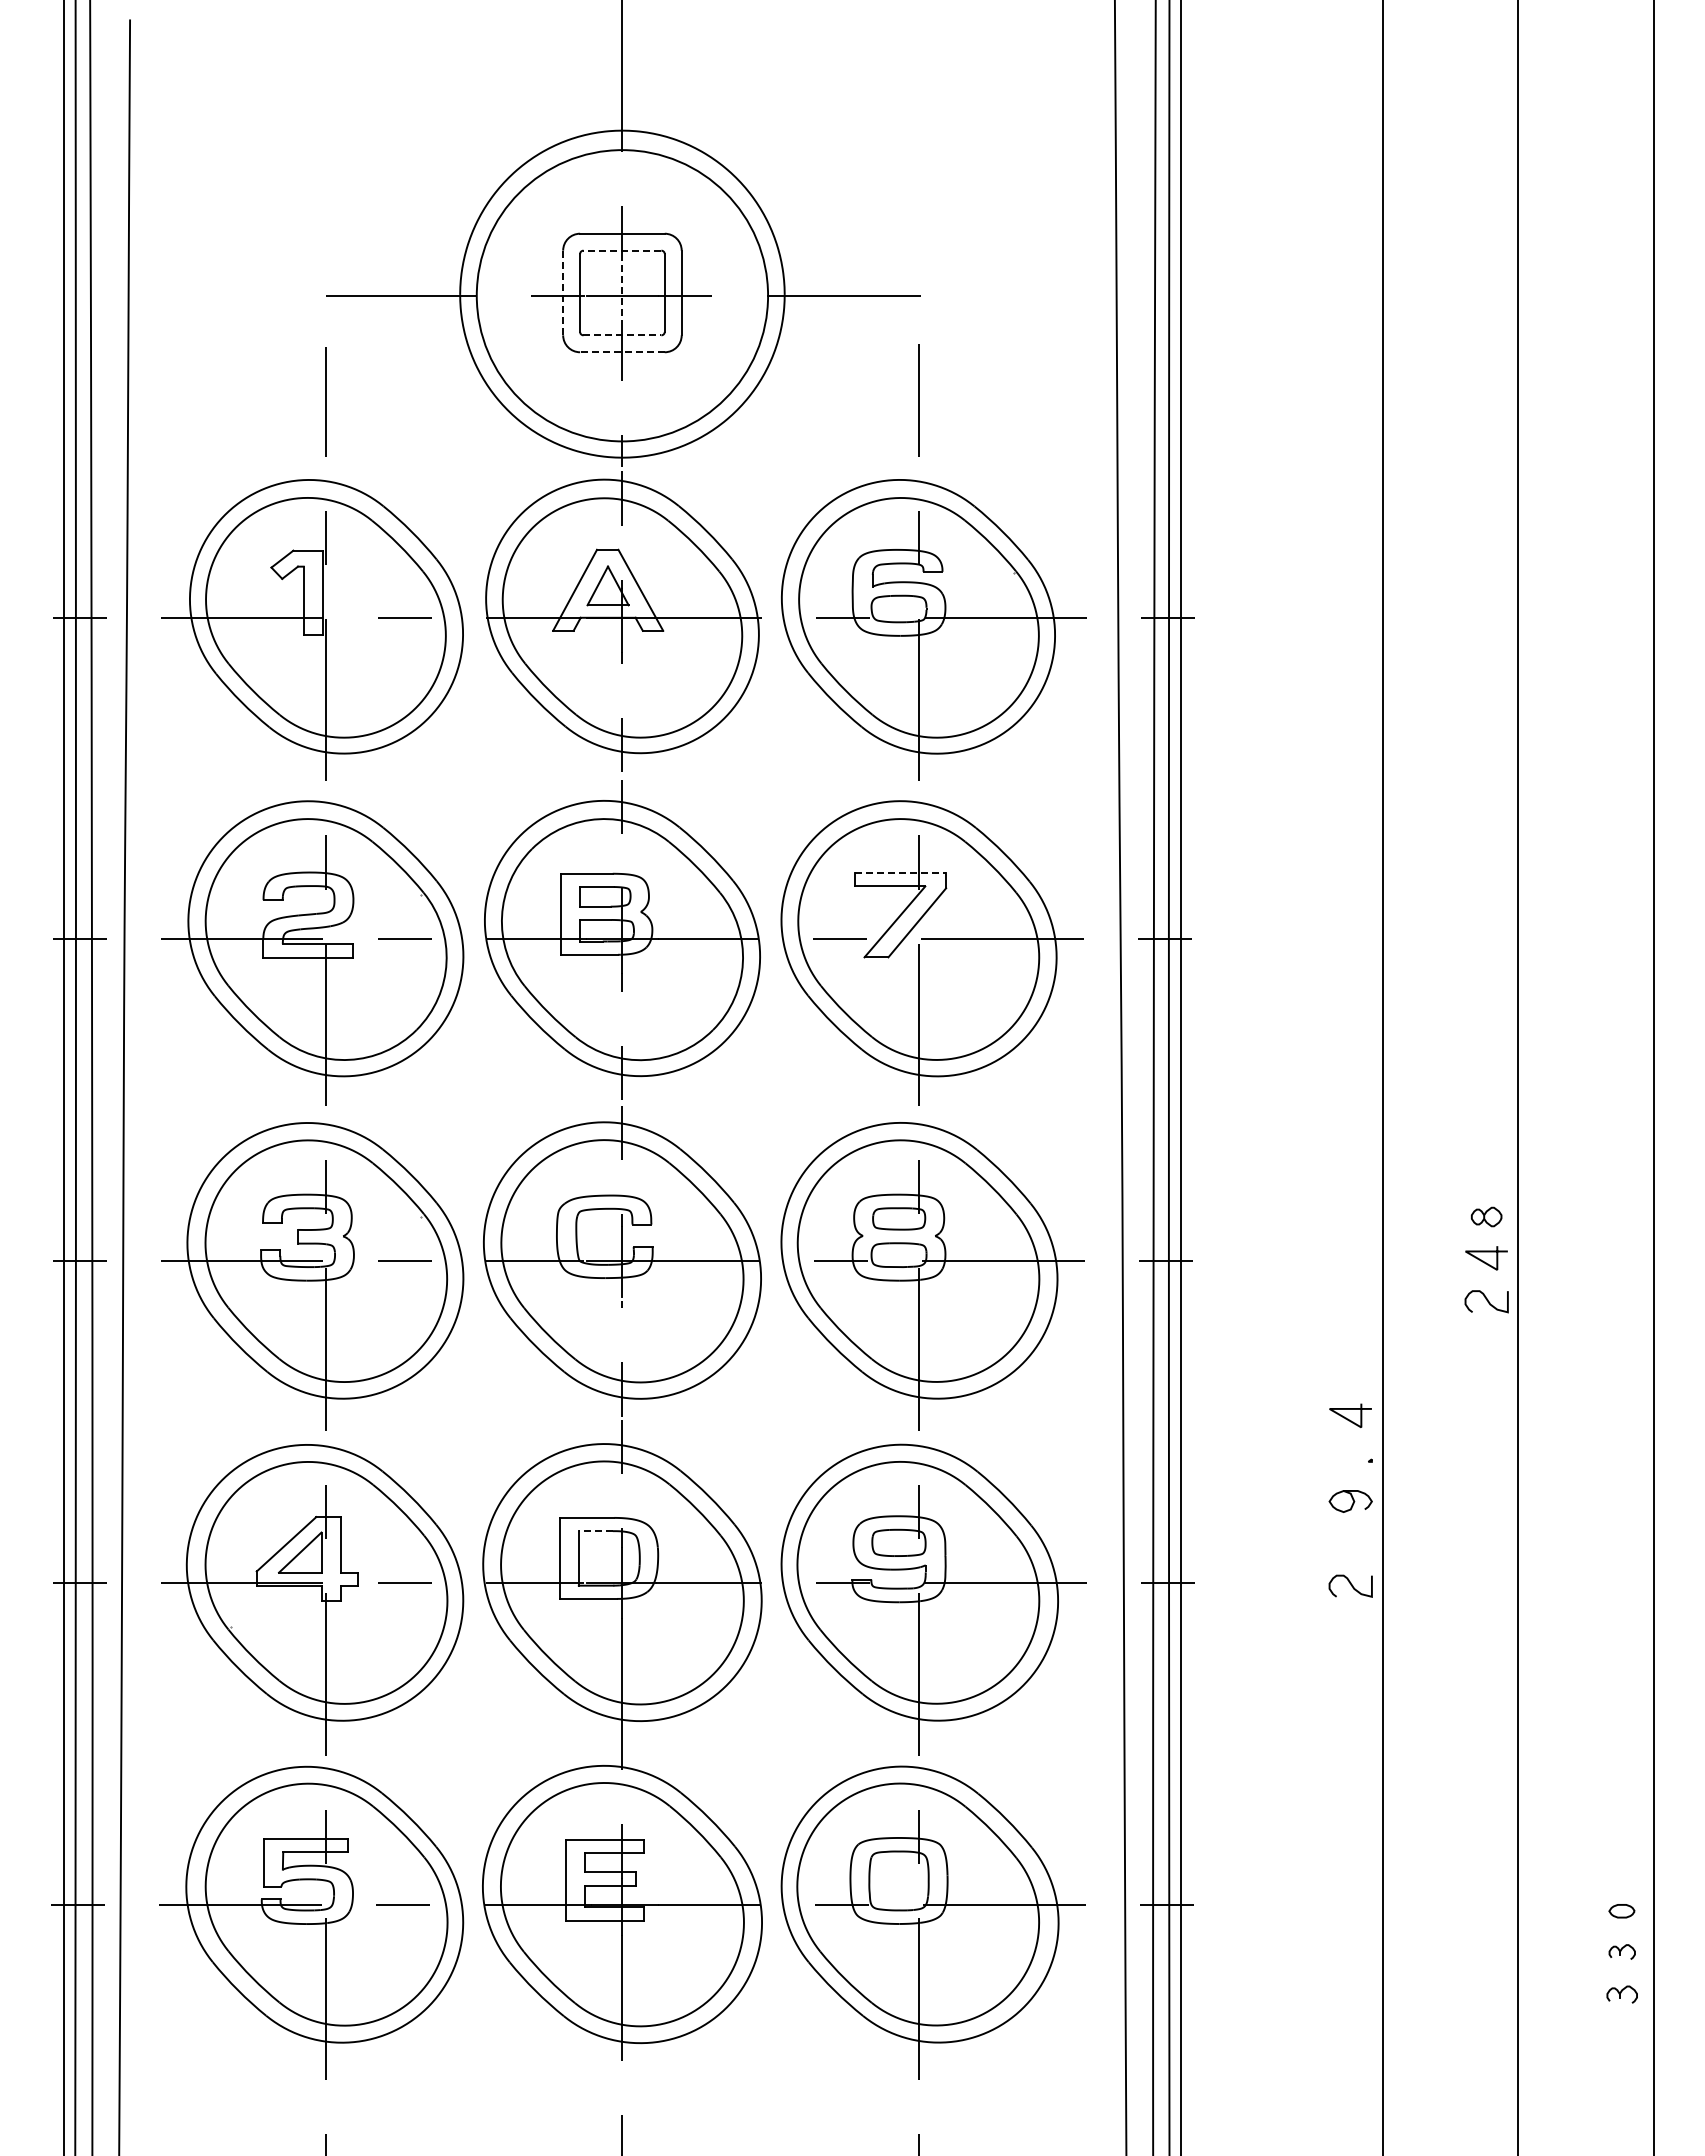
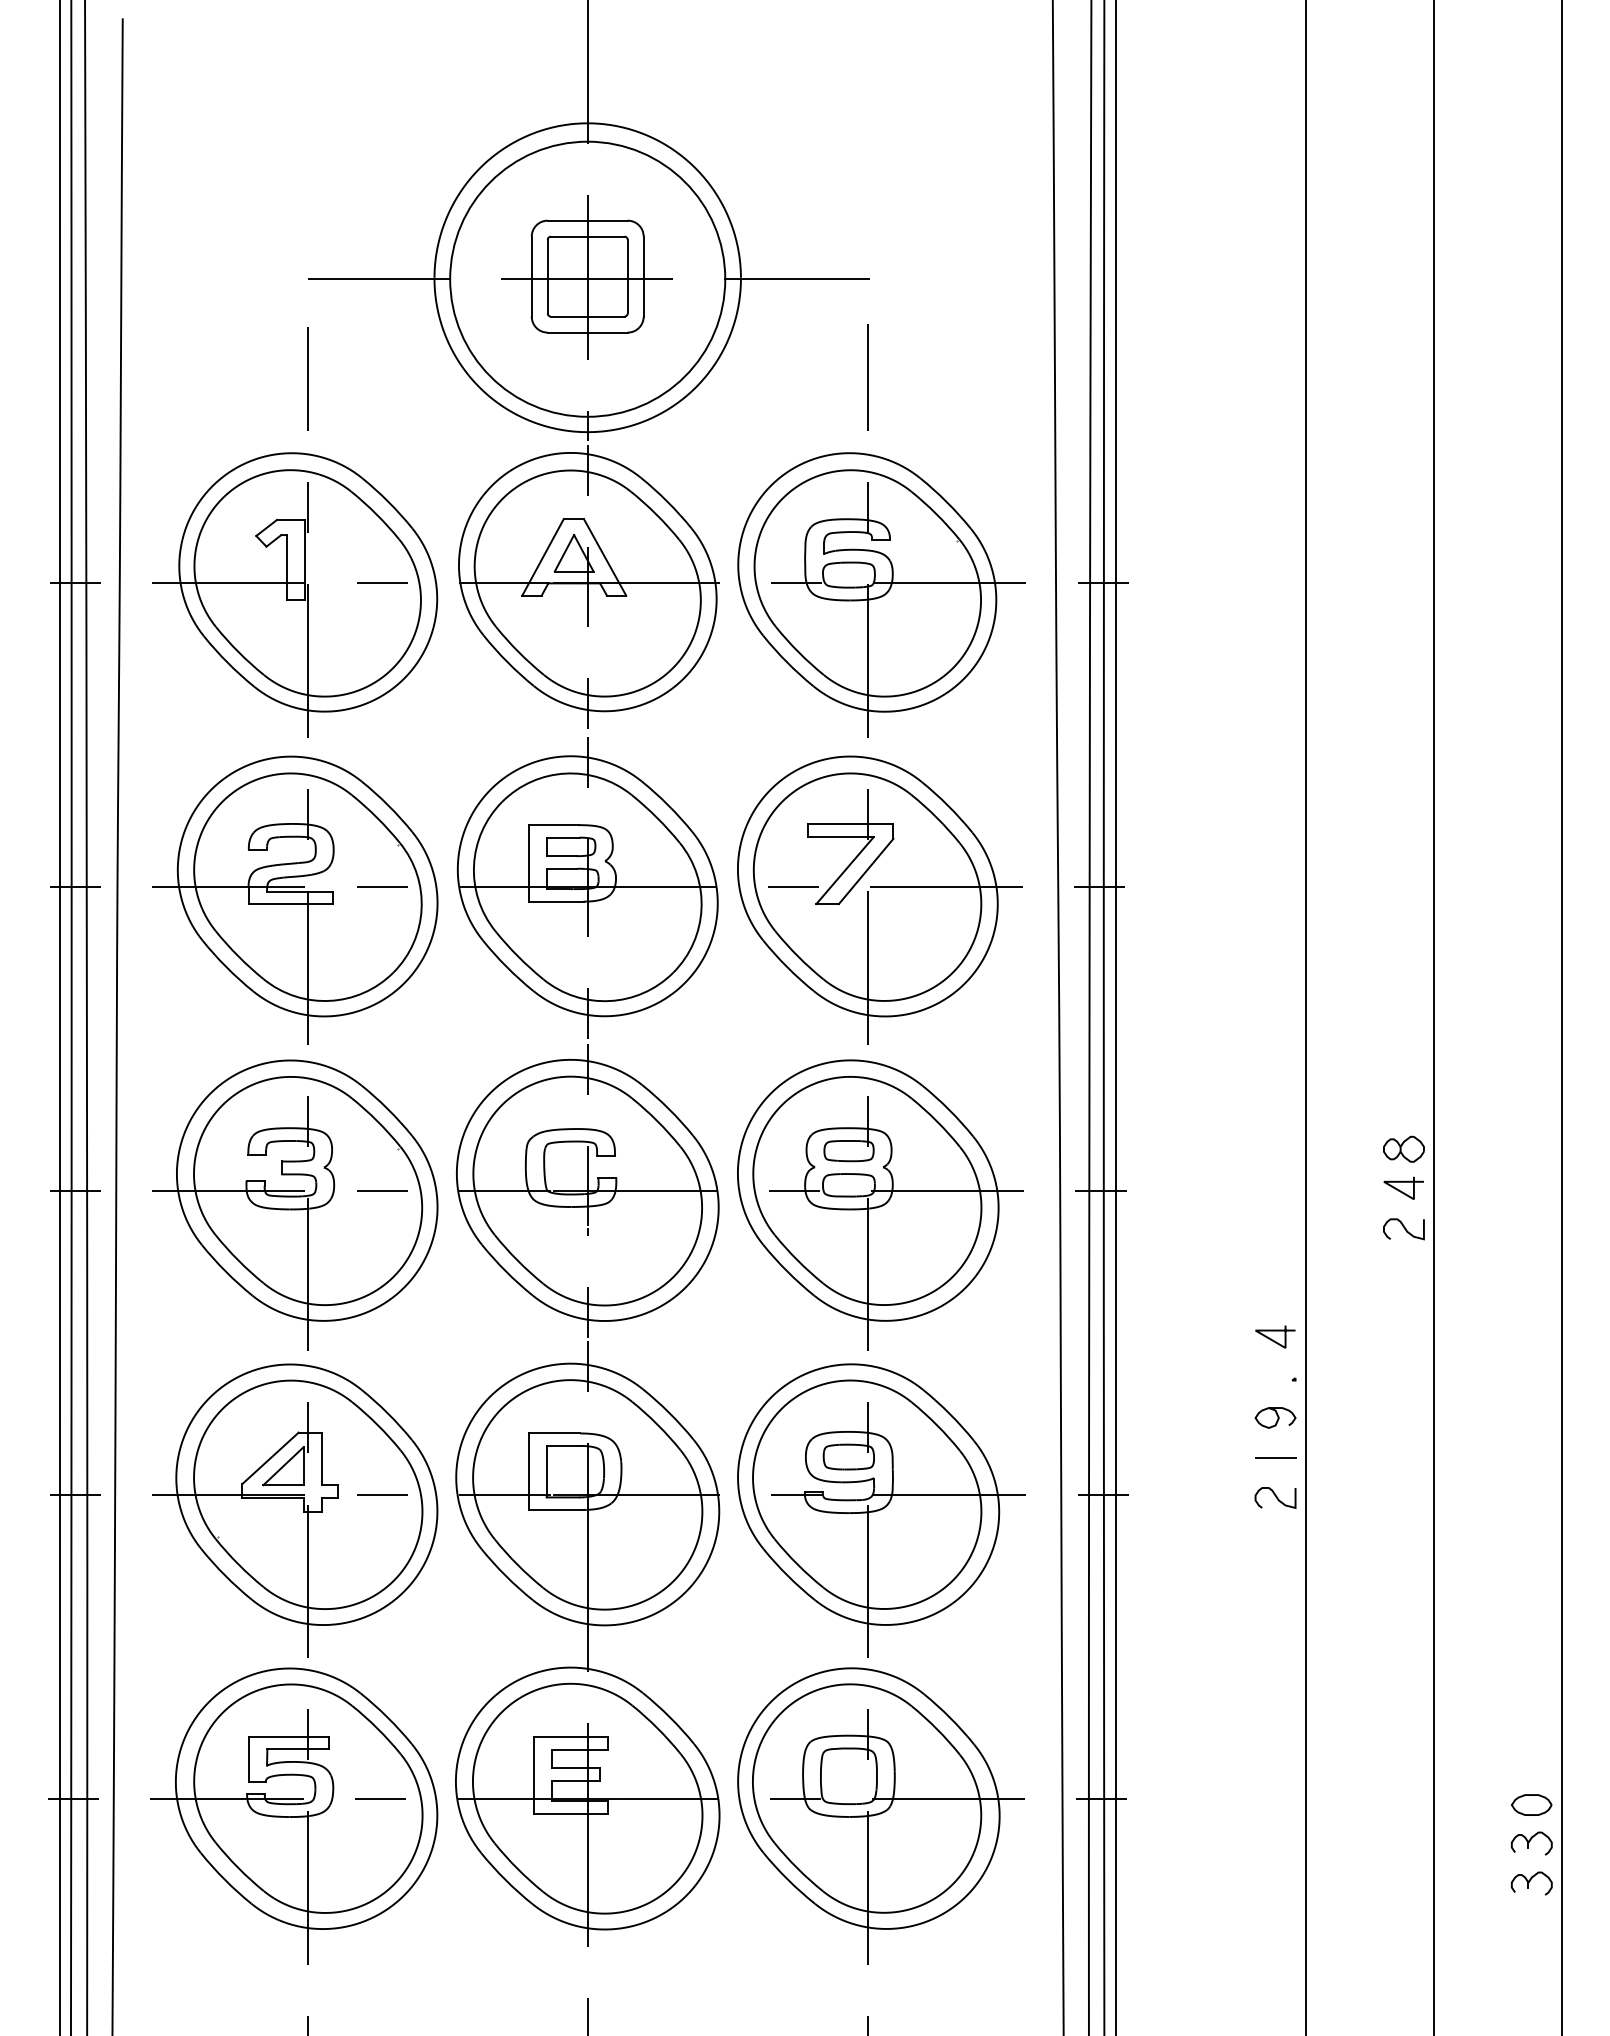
line: (622, 250) -> (587, 236), dashed -> solid
line: (563, 292) -> (532, 276), dashed -> solid
line: (622, 293) -> (587, 277), dashed -> solid
line: (622, 335) -> (587, 316), dashed -> solid
line: (621, 352) -> (586, 332), dashed -> solid
line: (901, 872) -> (851, 823), dashed -> solid
part: (1486, 1216) -> (1403, 1148), size x1.43
line: (595, 1531) -> (562, 1446), dashed -> solid
line: (1350, 1543) -> (1275, 1457), added
part: (1621, 1910) -> (1531, 1804), size x1.67
part: (1622, 1951) -> (1532, 1842), size x1.67
part: (1622, 1994) -> (1532, 1883), size x1.43

